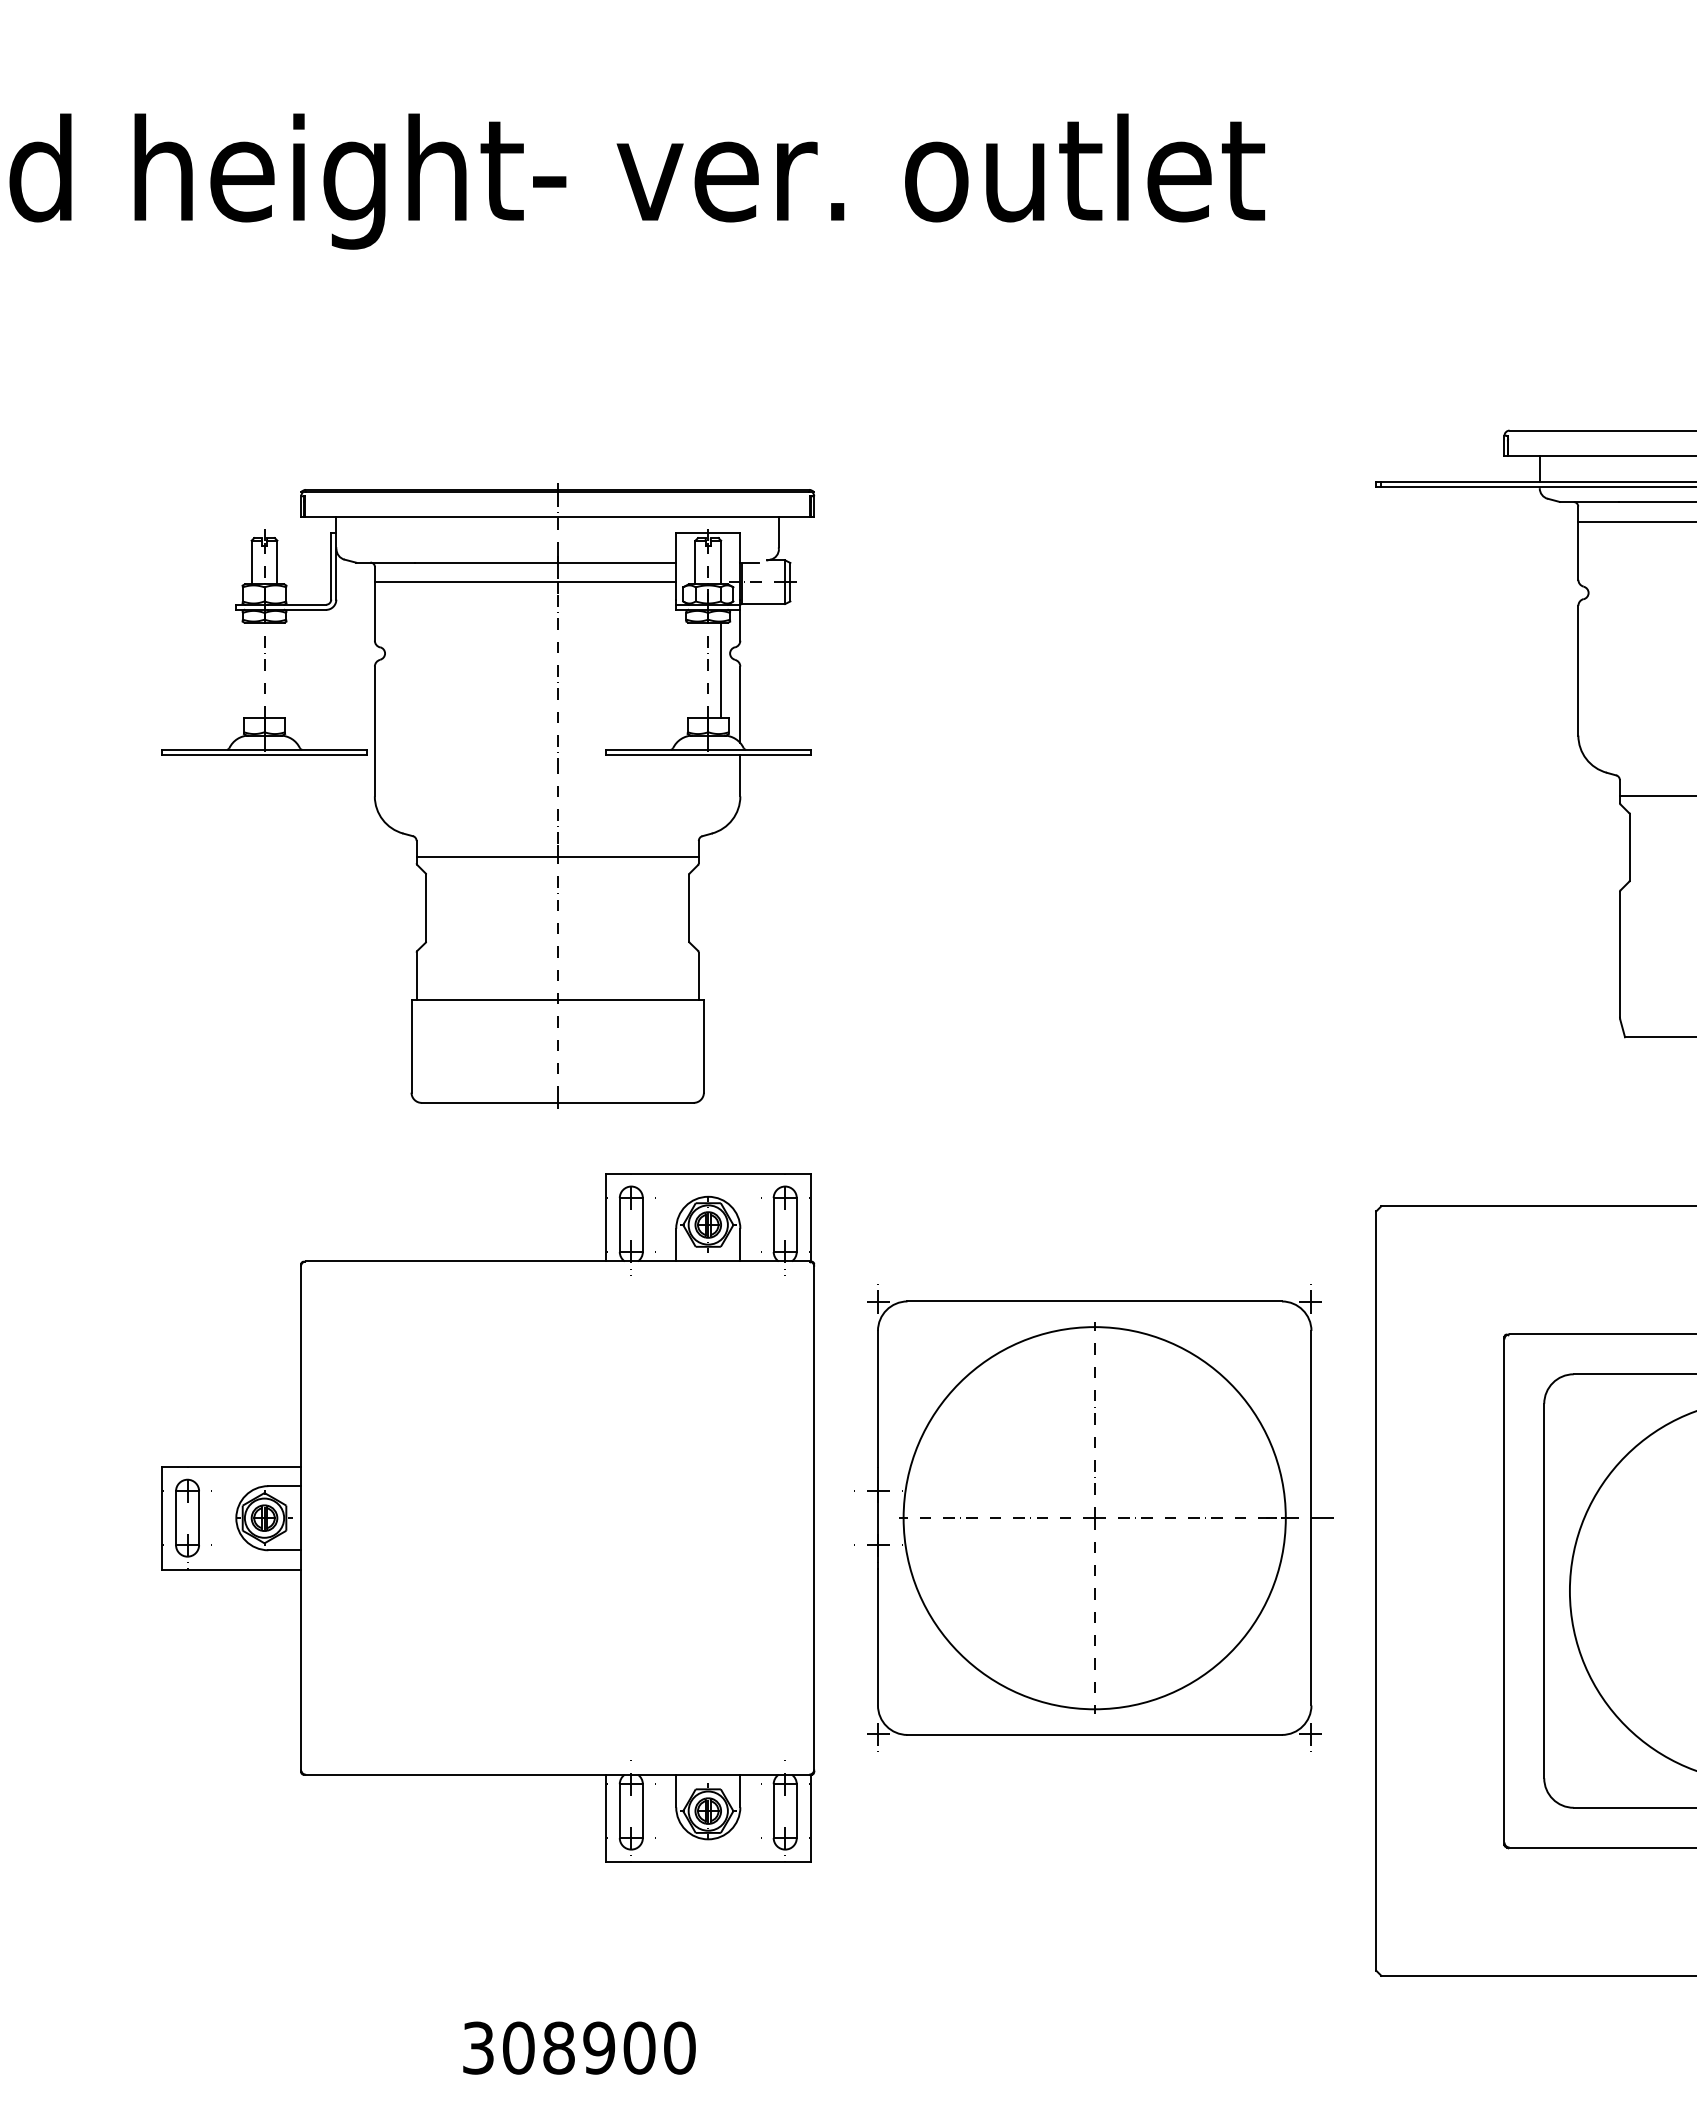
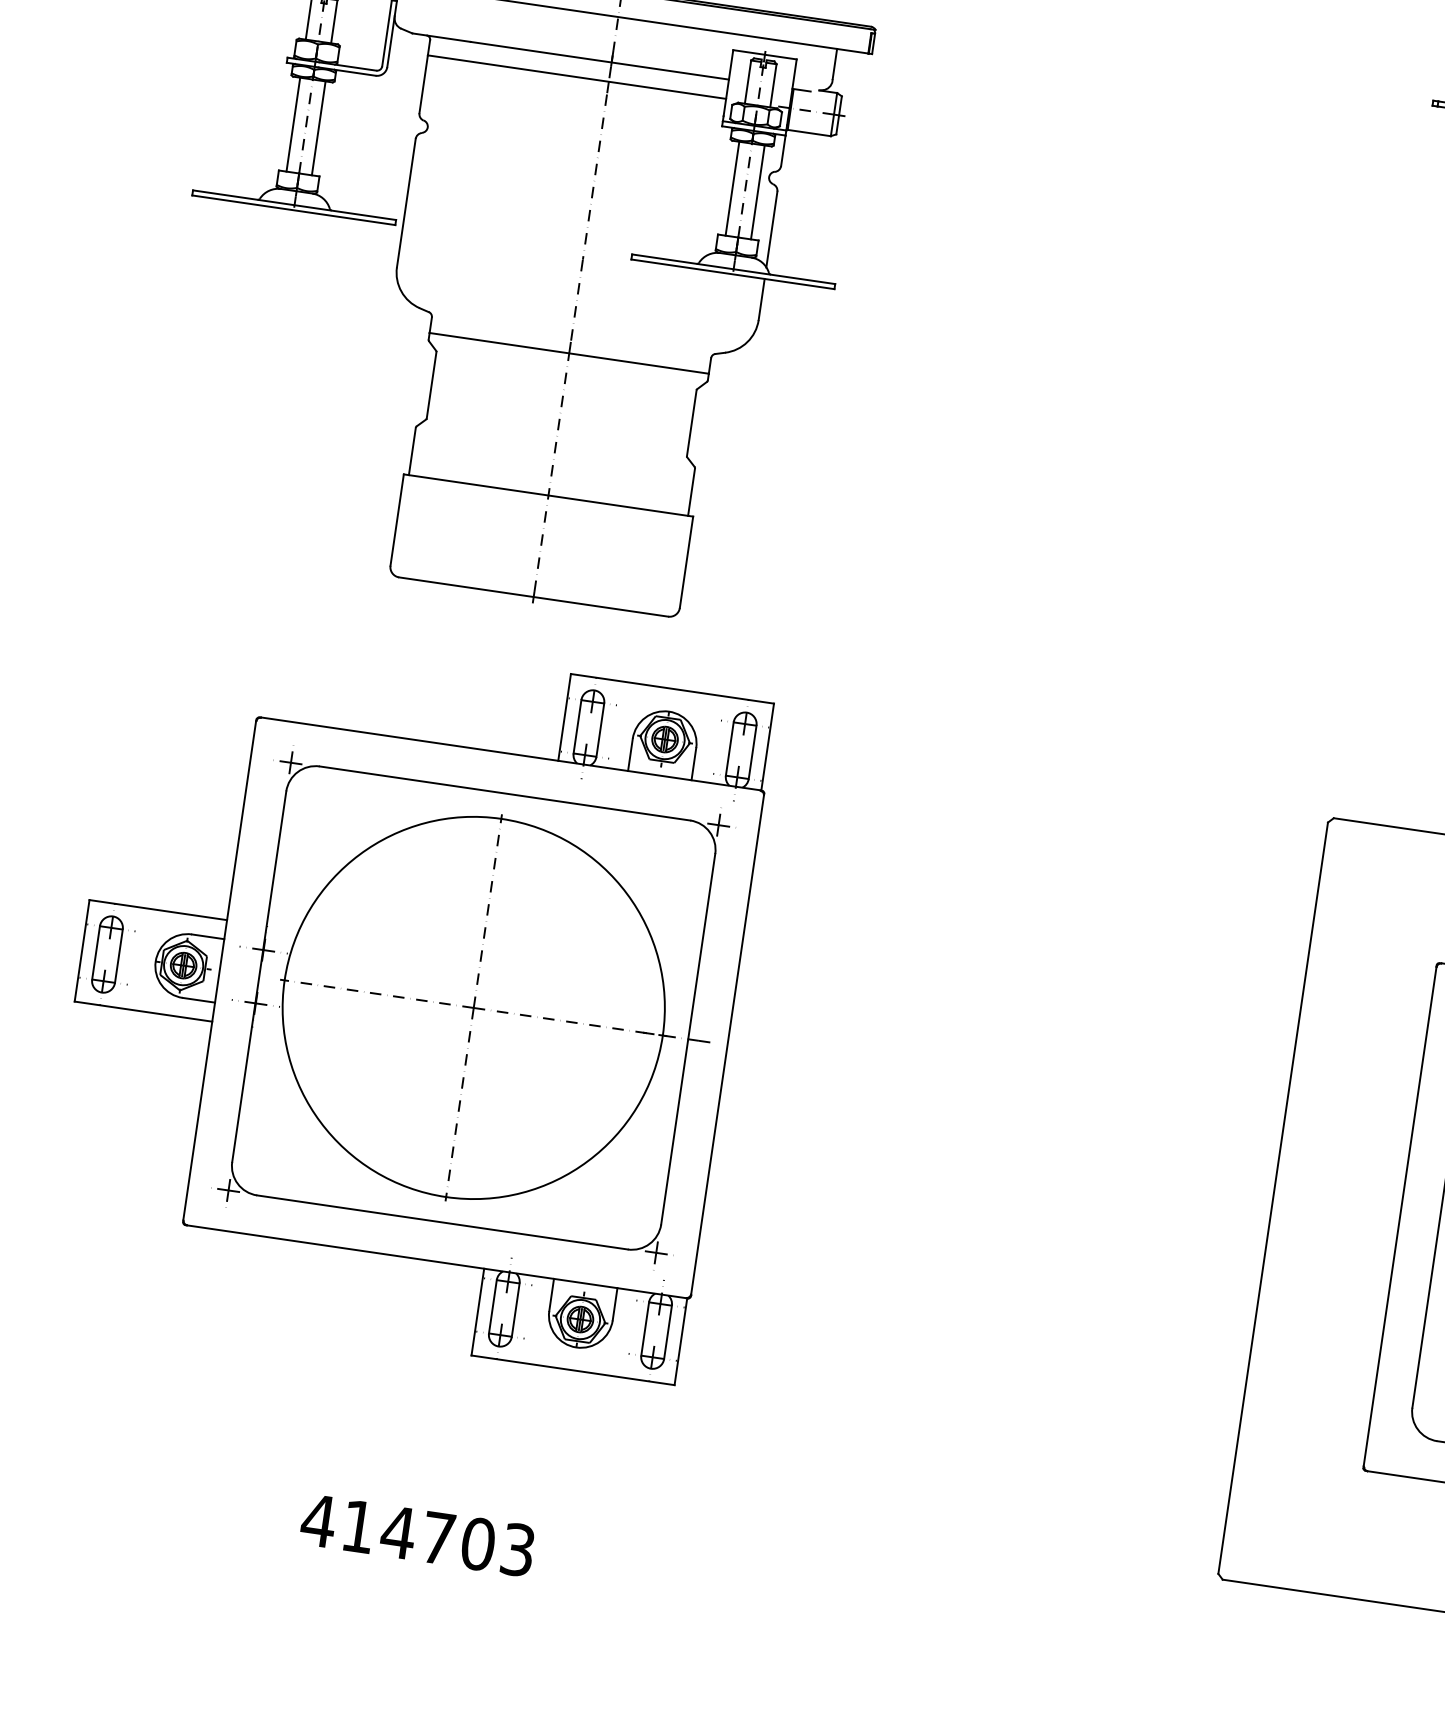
line: (251, 669) -> (293, 123), added
line: (277, 669) -> (318, 127), added
line: (695, 669) -> (732, 188), added
part: (1093, 1517) -> (472, 1007), moved
text: (578, 2047) -> (417, 1534), 308900 -> 414703

